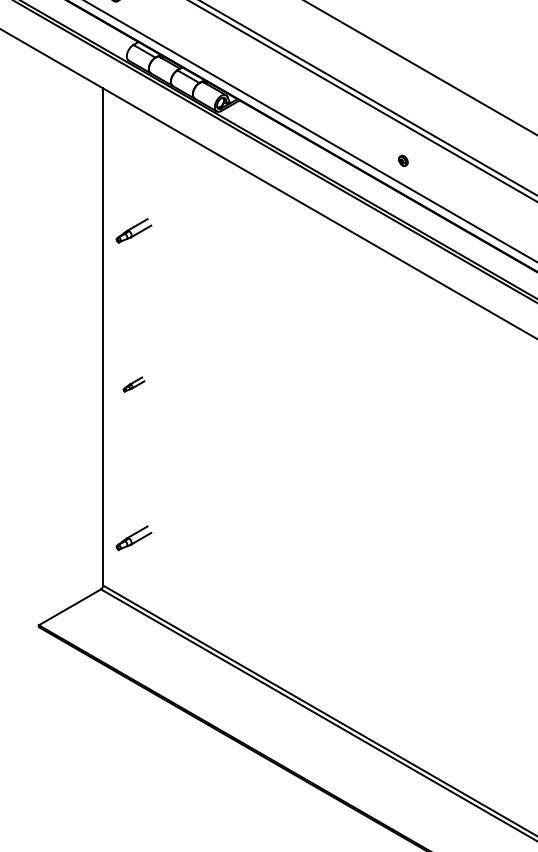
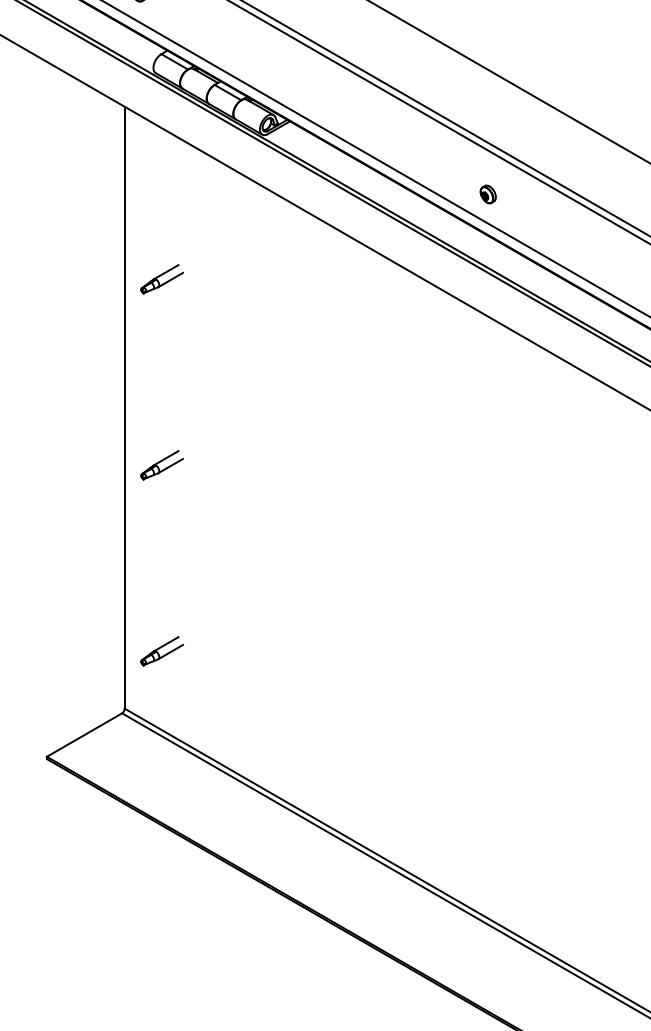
part: (403, 160) -> (488, 194), size x1.43
part: (133, 384) -> (161, 465), size x1.67

